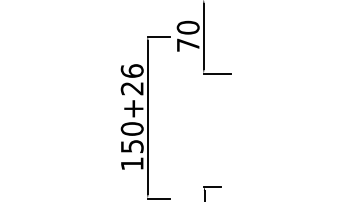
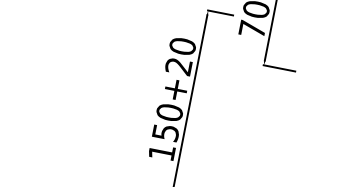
text: (131, 70) -> (181, 45), 150+26 -> 150+20

